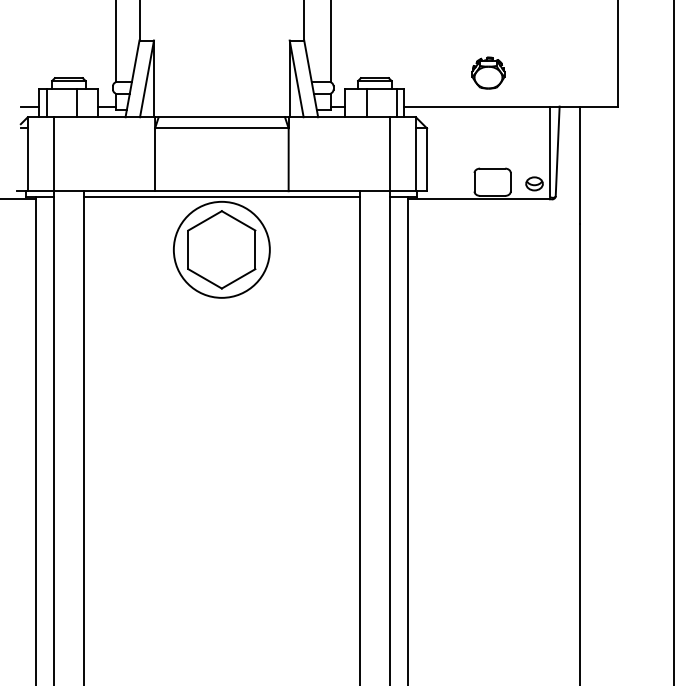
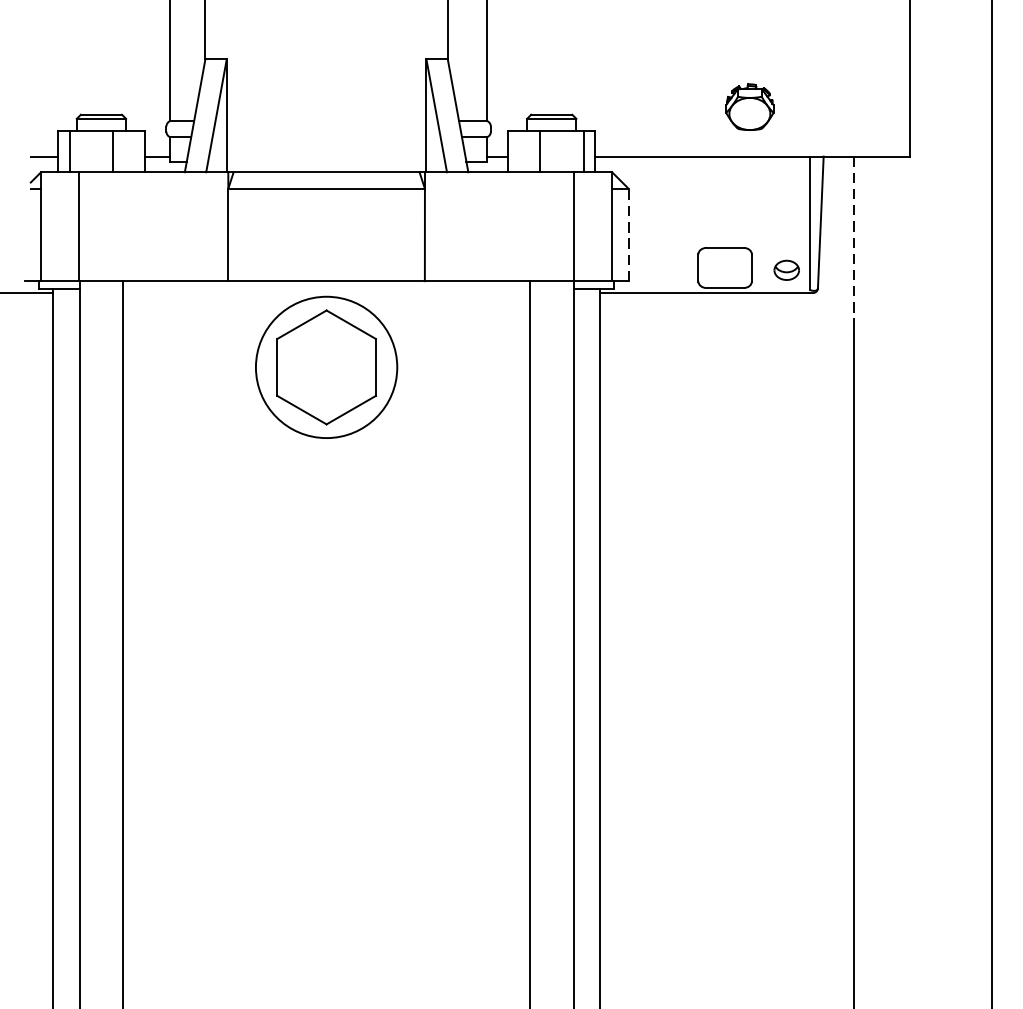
part: (488, 72) -> (749, 106), moved
line: (427, 159) -> (629, 234), solid -> dashed
line: (580, 165) -> (854, 243), solid -> dashed
line: (221, 196) -> (326, 288), removed

